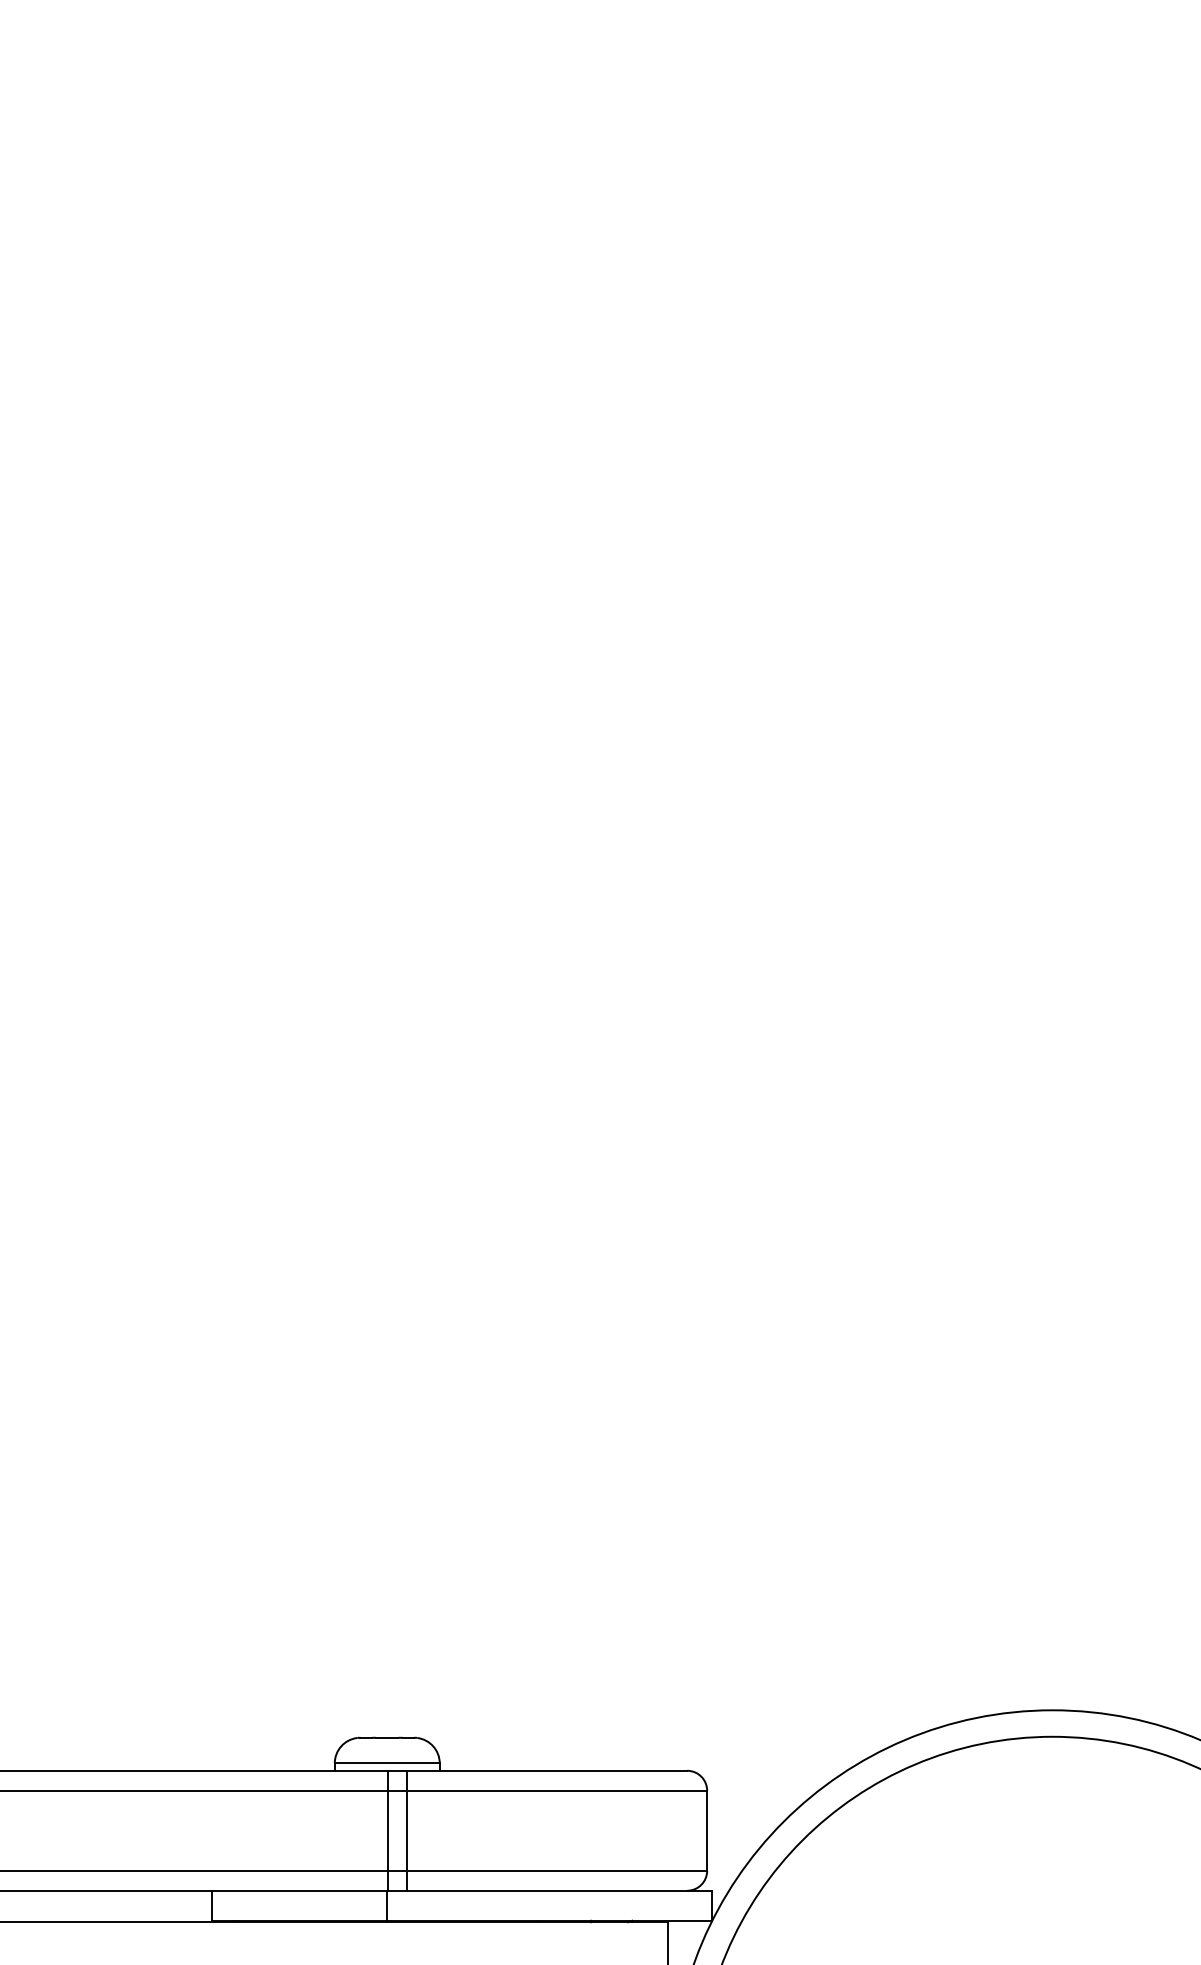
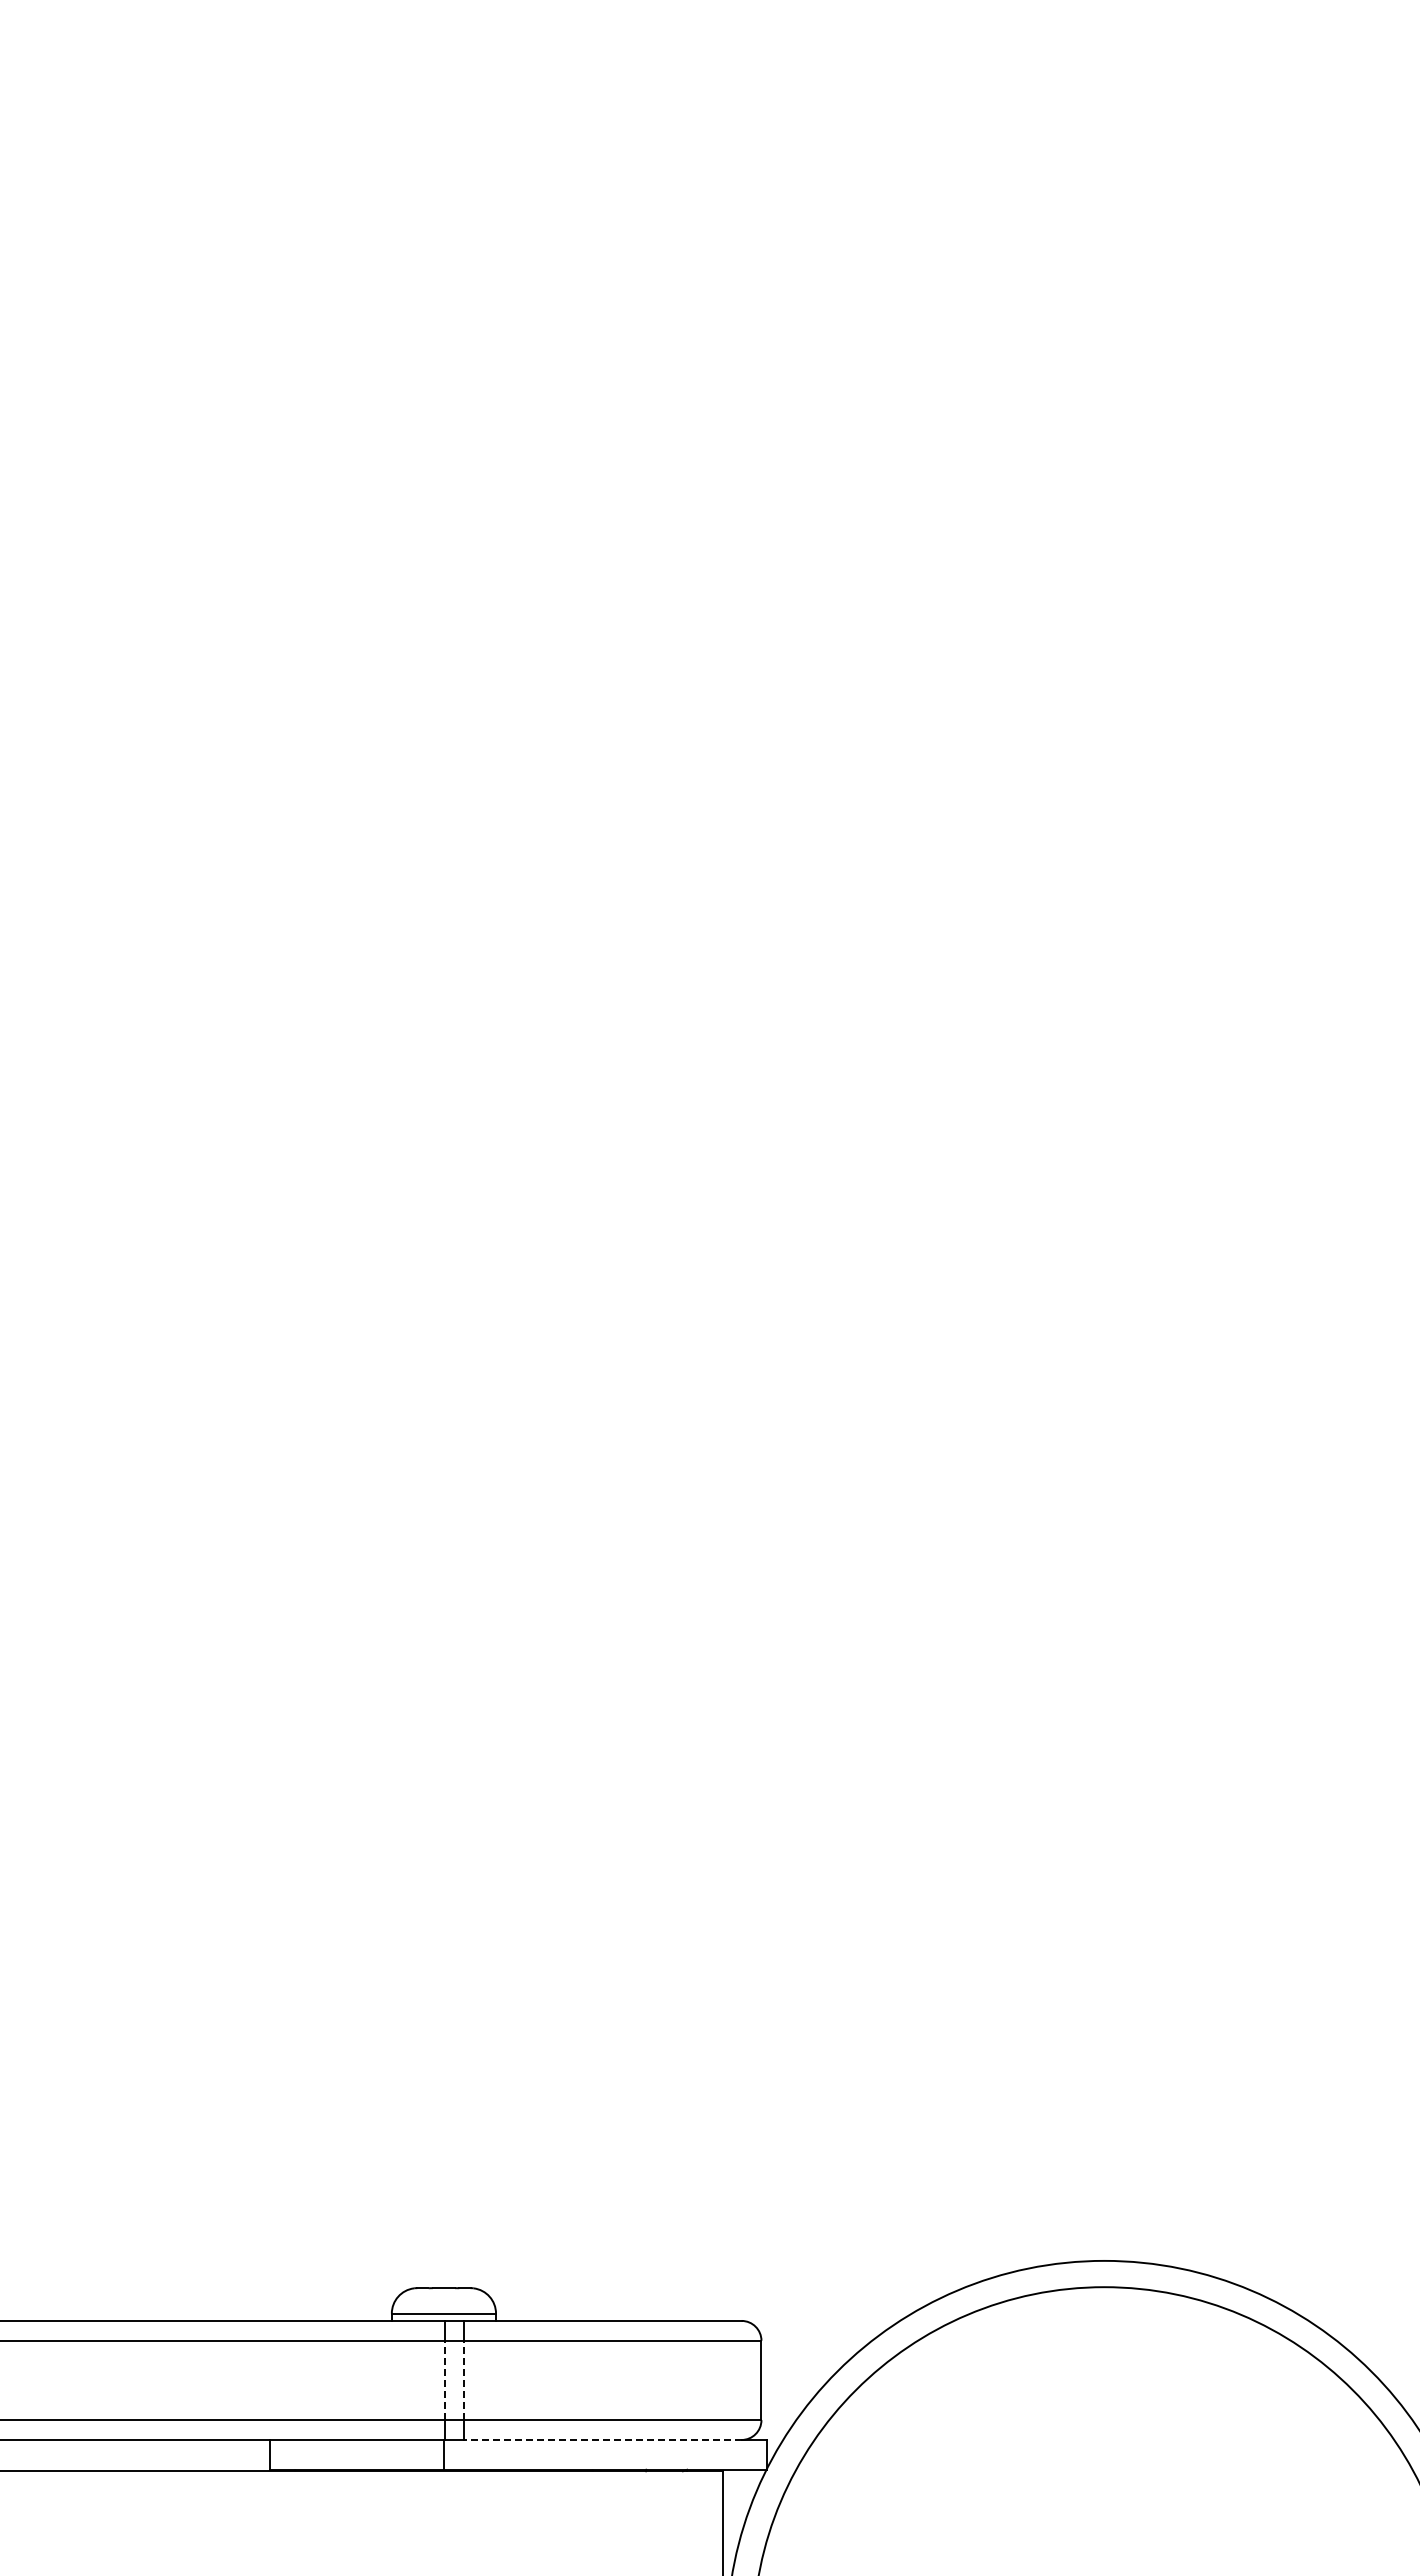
line: (387, 1830) -> (444, 2380), solid -> dashed
line: (406, 1830) -> (463, 2380), solid -> dashed
line: (547, 1890) -> (602, 2439), solid -> dashed

